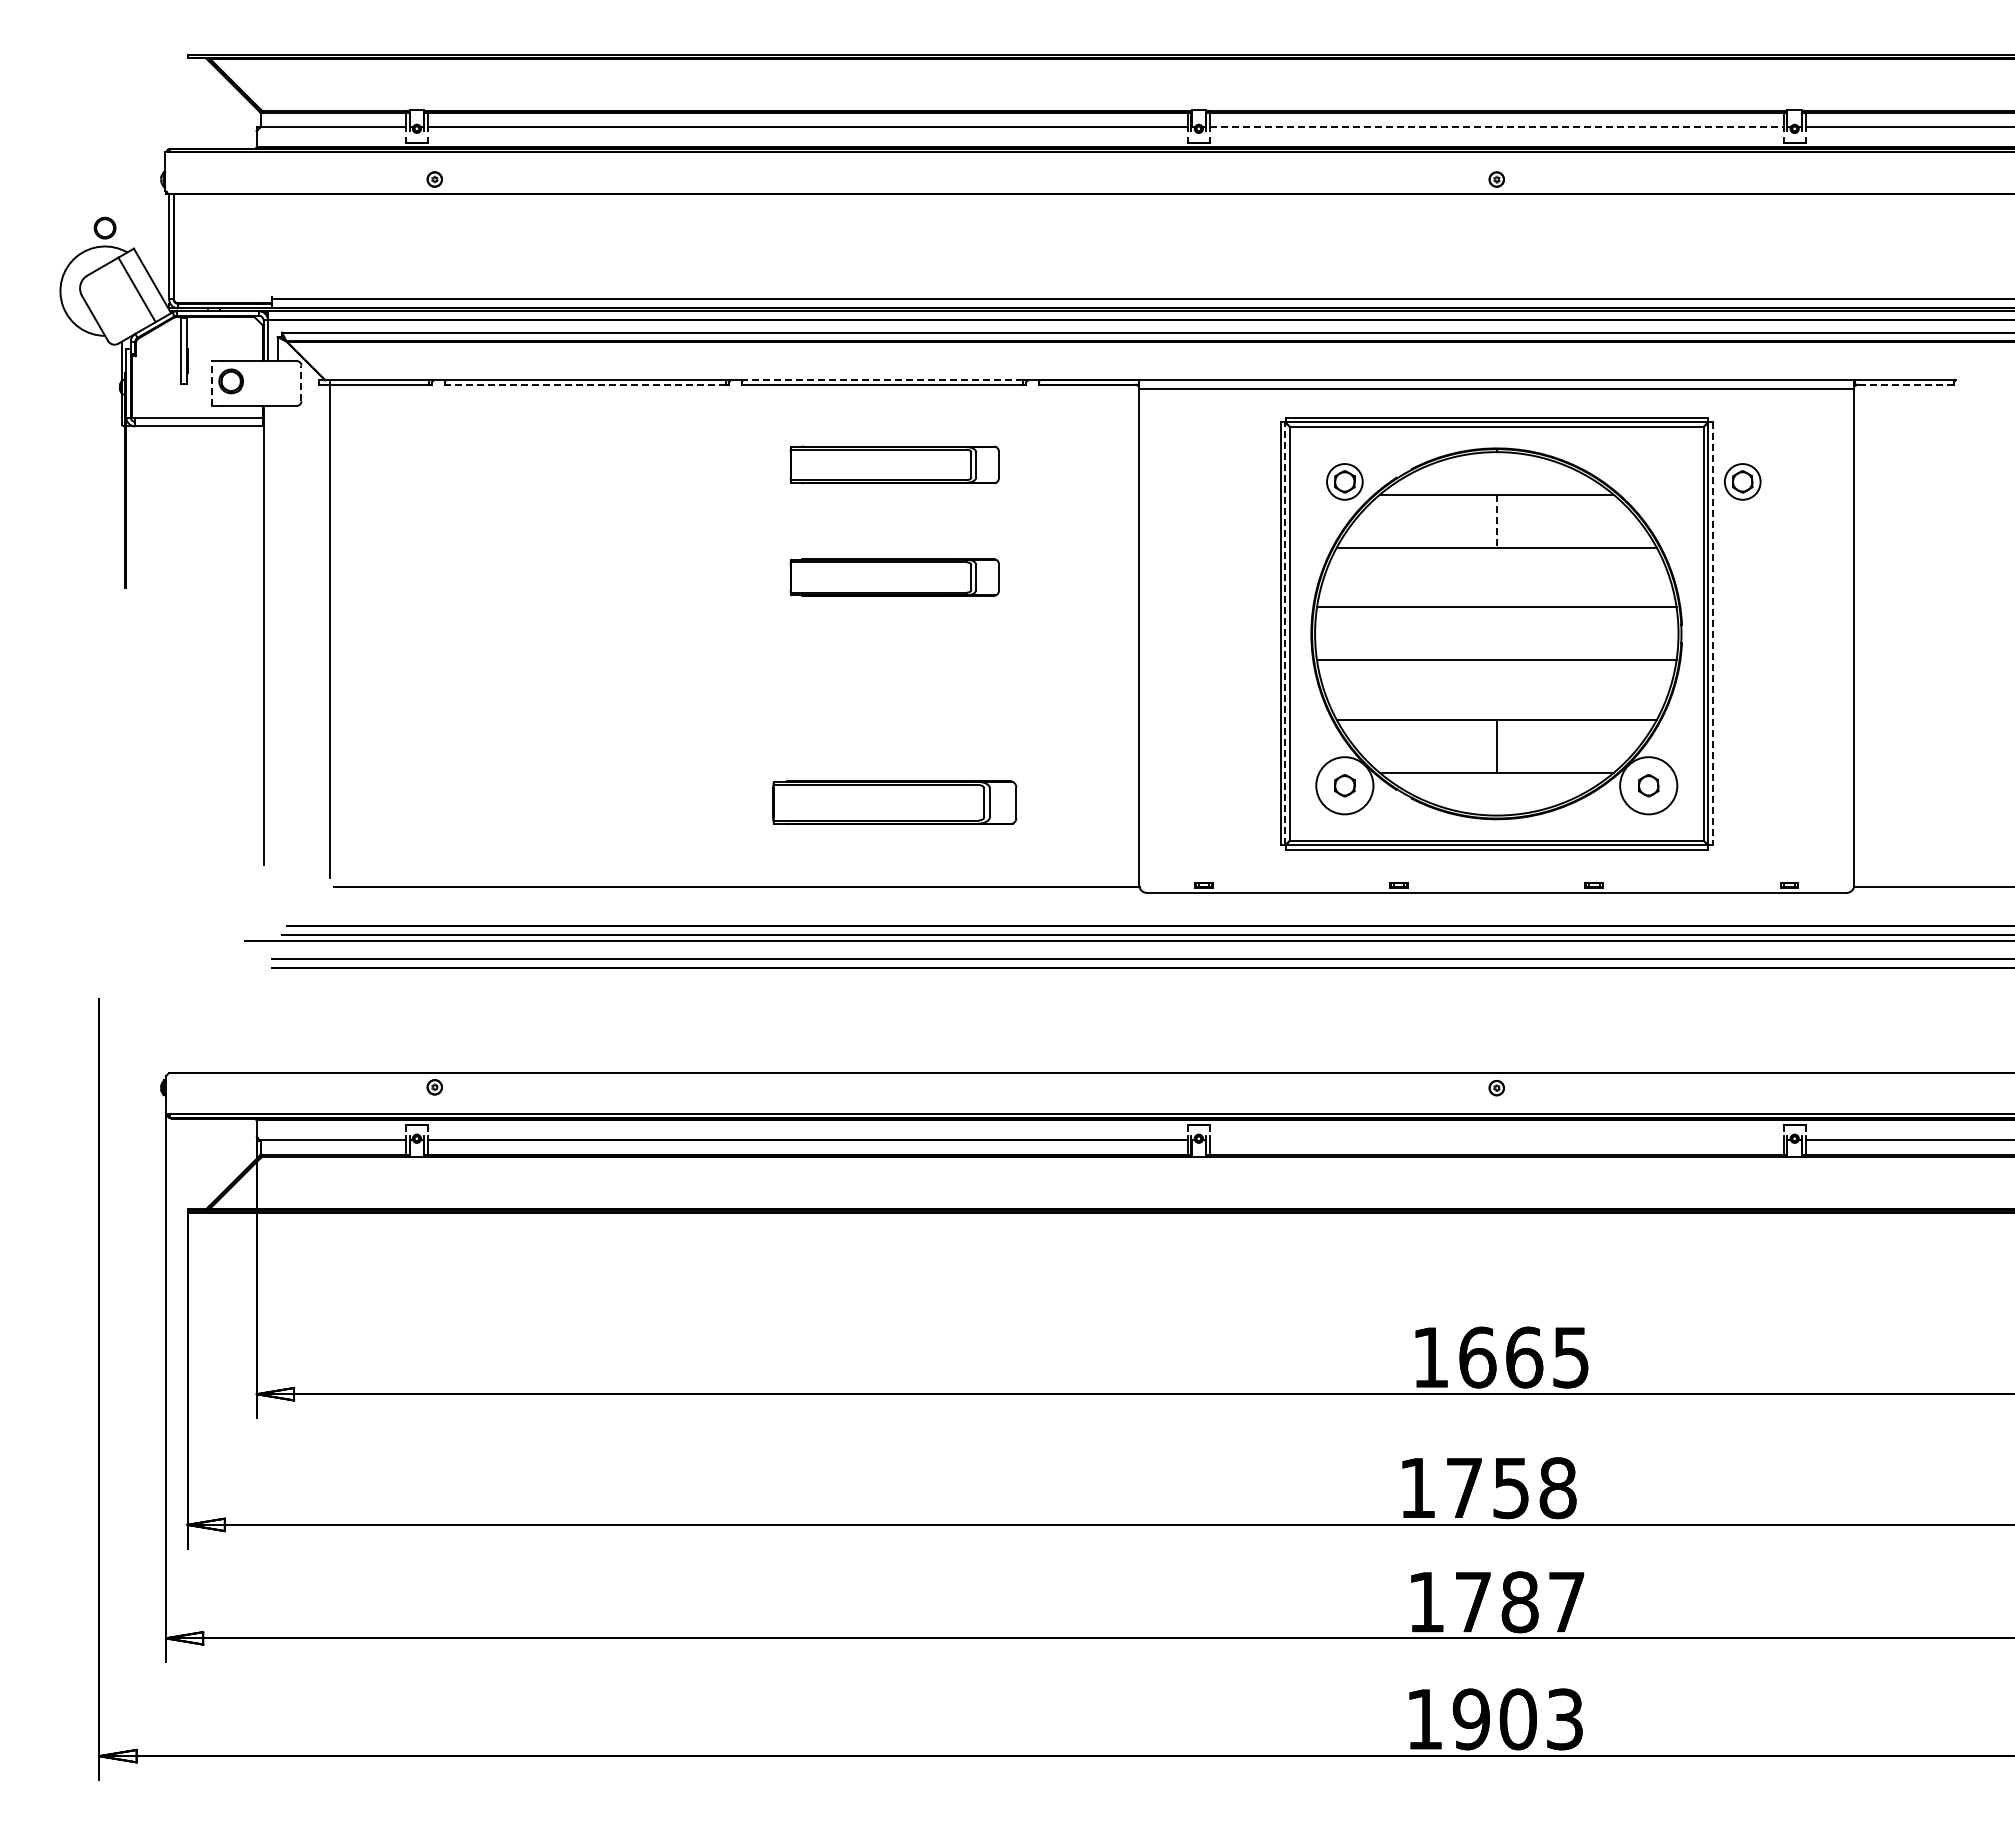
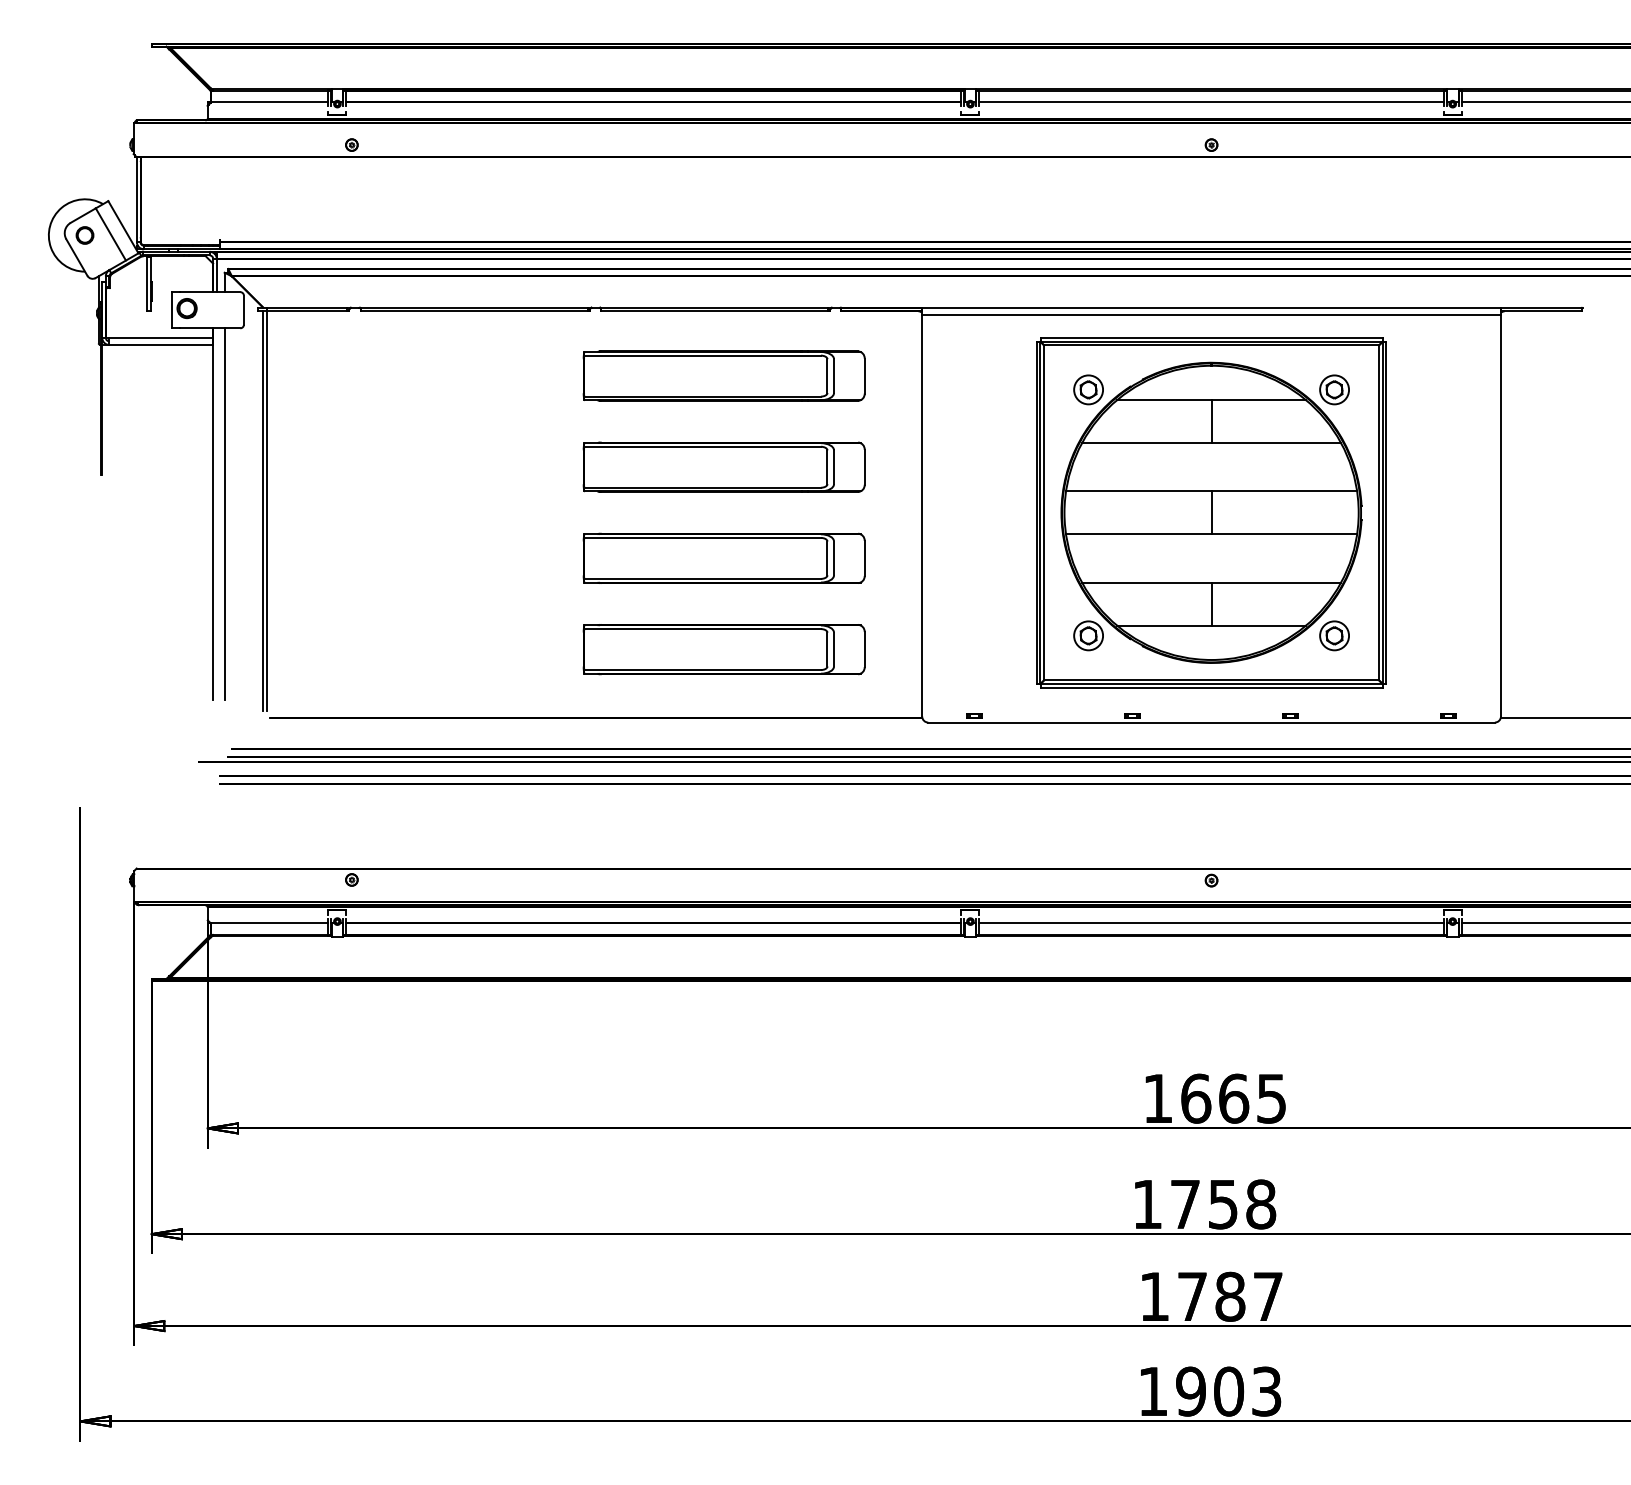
line: (1496, 126) -> (1211, 102), dashed -> solid
part: (104, 227) -> (84, 234), moved
line: (882, 380) -> (714, 307), dashed -> solid
line: (212, 383) -> (171, 310), dashed -> solid
line: (301, 383) -> (243, 310), dashed -> solid
line: (585, 384) -> (473, 311), dashed -> solid
line: (1904, 384) -> (1541, 311), dashed -> solid
part: (894, 464) -> (724, 375), size x1.67
part: (1742, 481) -> (1334, 389), moved
line: (1496, 521) -> (1211, 421), dashed -> solid
part: (894, 577) -> (724, 467), size x1.67
line: (325, 631) -> (263, 510), added
line: (1285, 633) -> (1040, 512), dashed -> solid
line: (1496, 633) -> (1211, 512), added
line: (277, 634) -> (224, 513), added
line: (1712, 634) -> (1386, 513), dashed -> solid
part: (894, 689) -> (724, 557), added
circle: (1344, 785) -> (1088, 635), size x0.62
circle: (1648, 785) -> (1334, 635), size x0.62
part: (894, 802) -> (724, 649), size x1.43
line: (1496, 1140) -> (1211, 923), added

